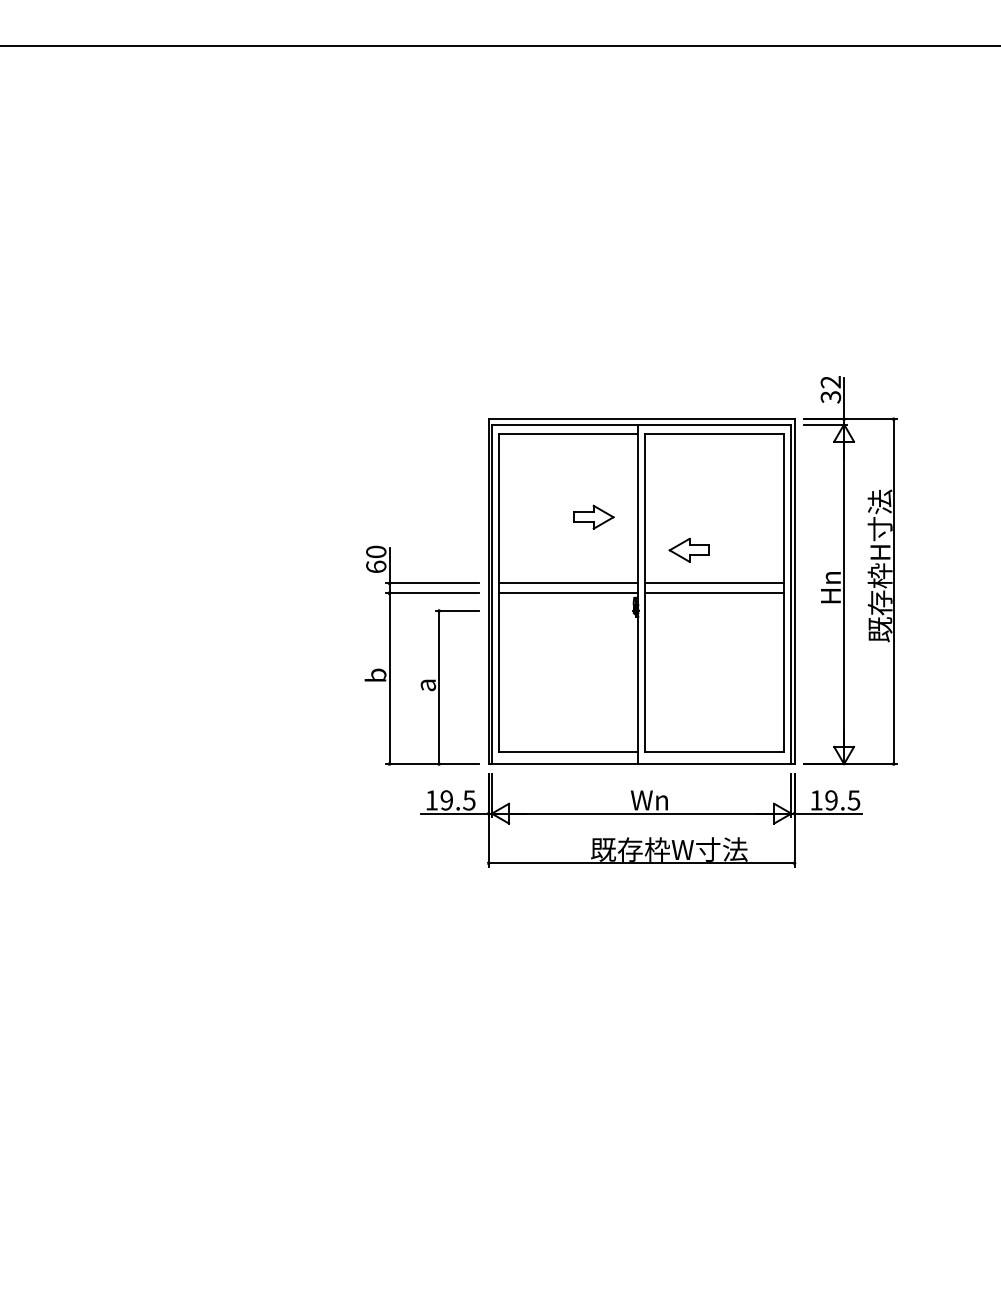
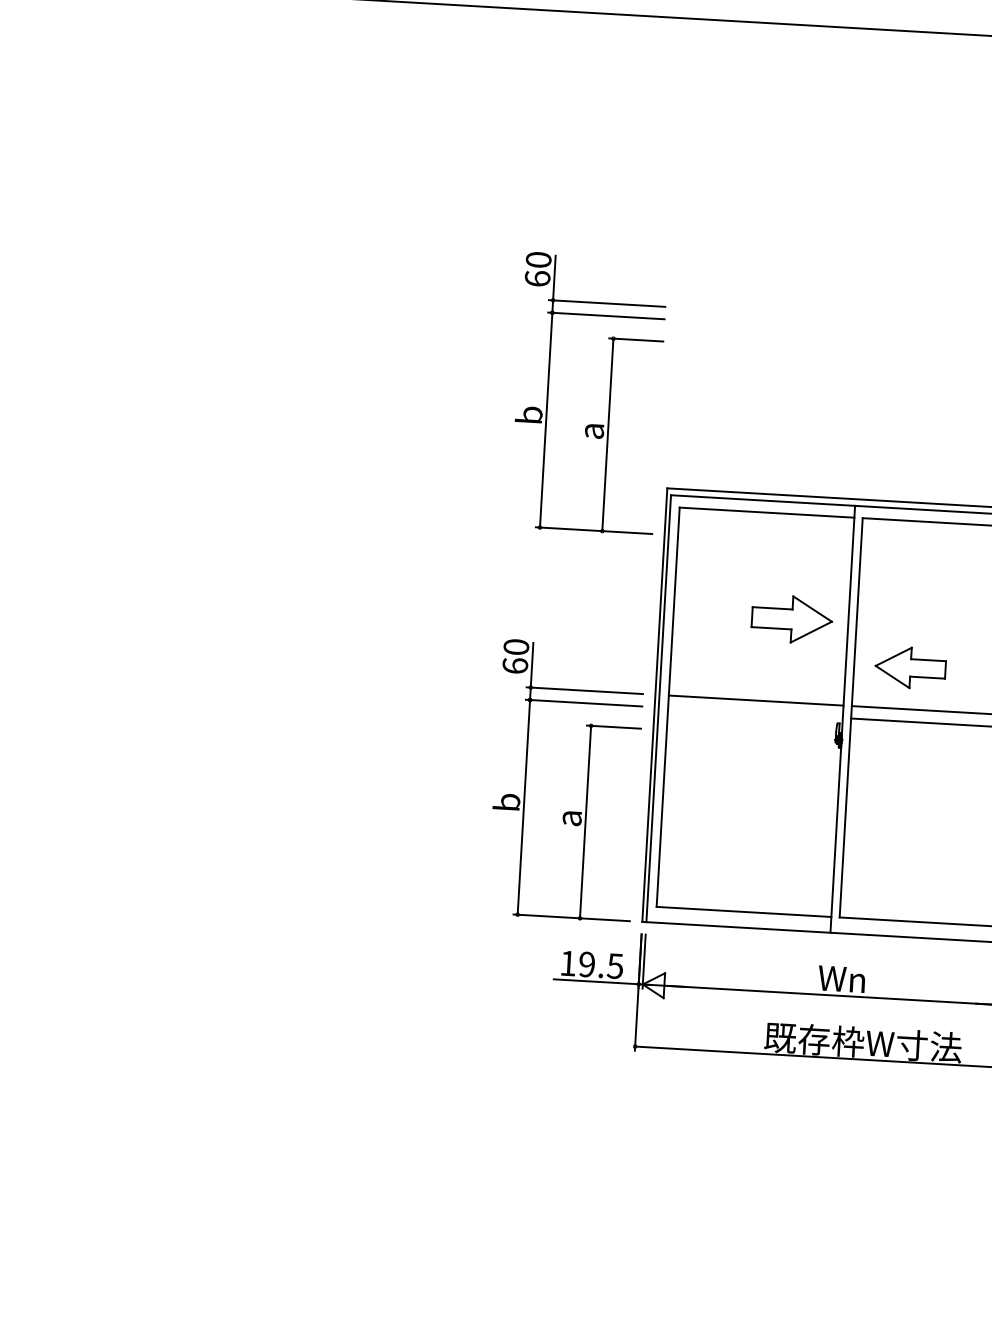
part: (438, 347) -> (609, 394), added
part: (593, 516) -> (792, 618), size x1.6
part: (688, 549) -> (909, 666), size x1.4
line: (568, 593) -> (755, 713), removed

